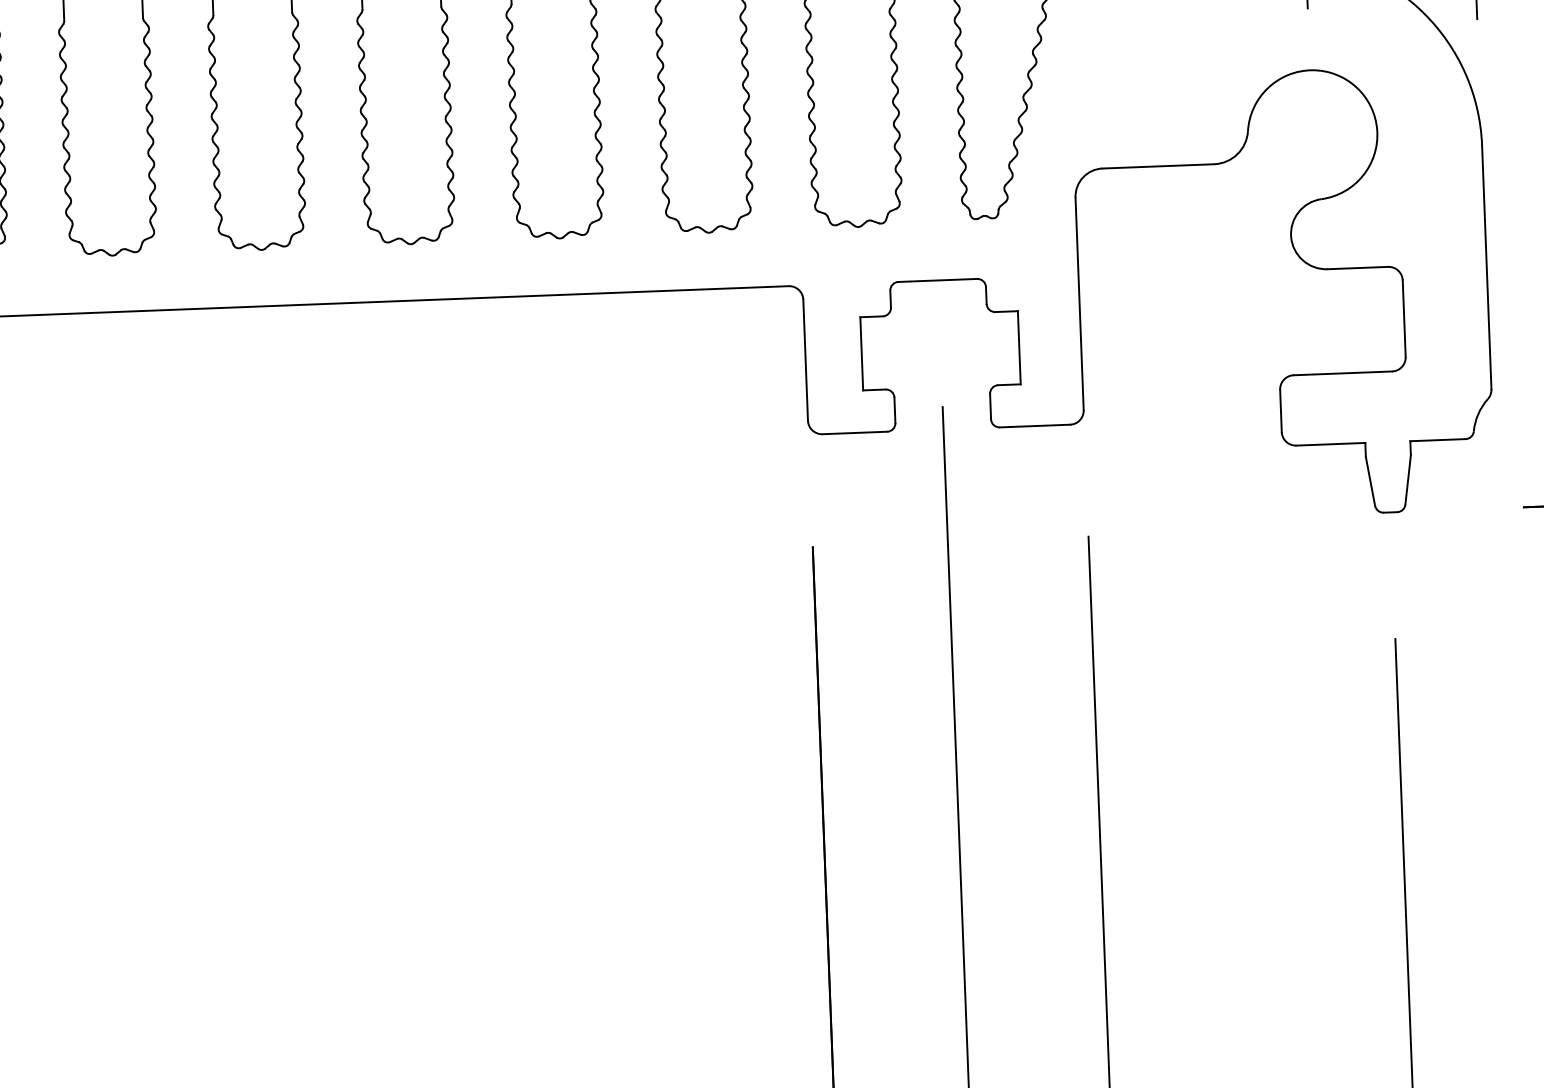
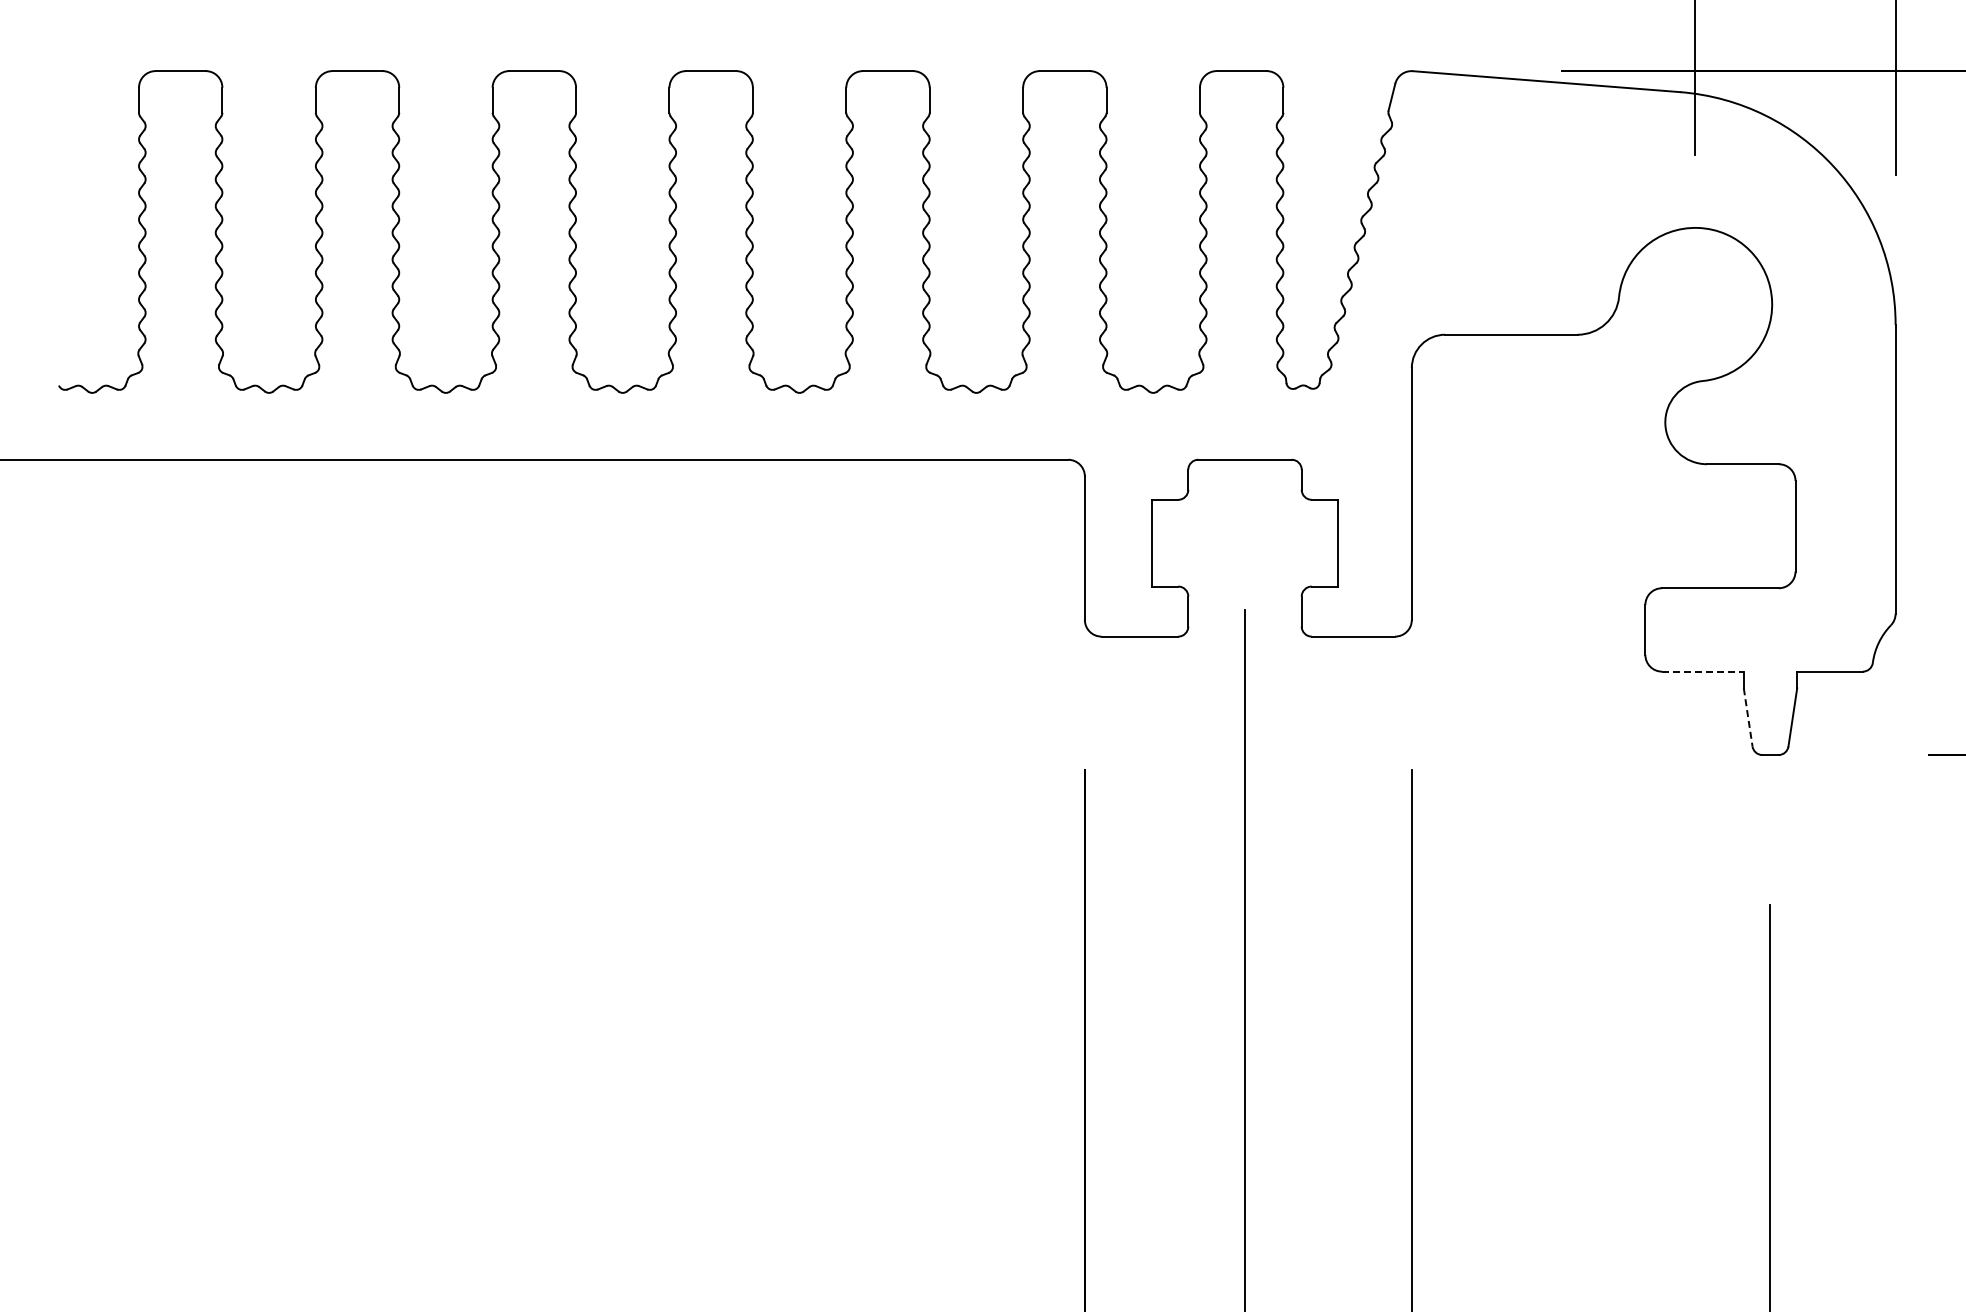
line: (1330, 444) -> (1702, 671), solid -> dashed
line: (1370, 481) -> (1748, 717), solid -> dashed

